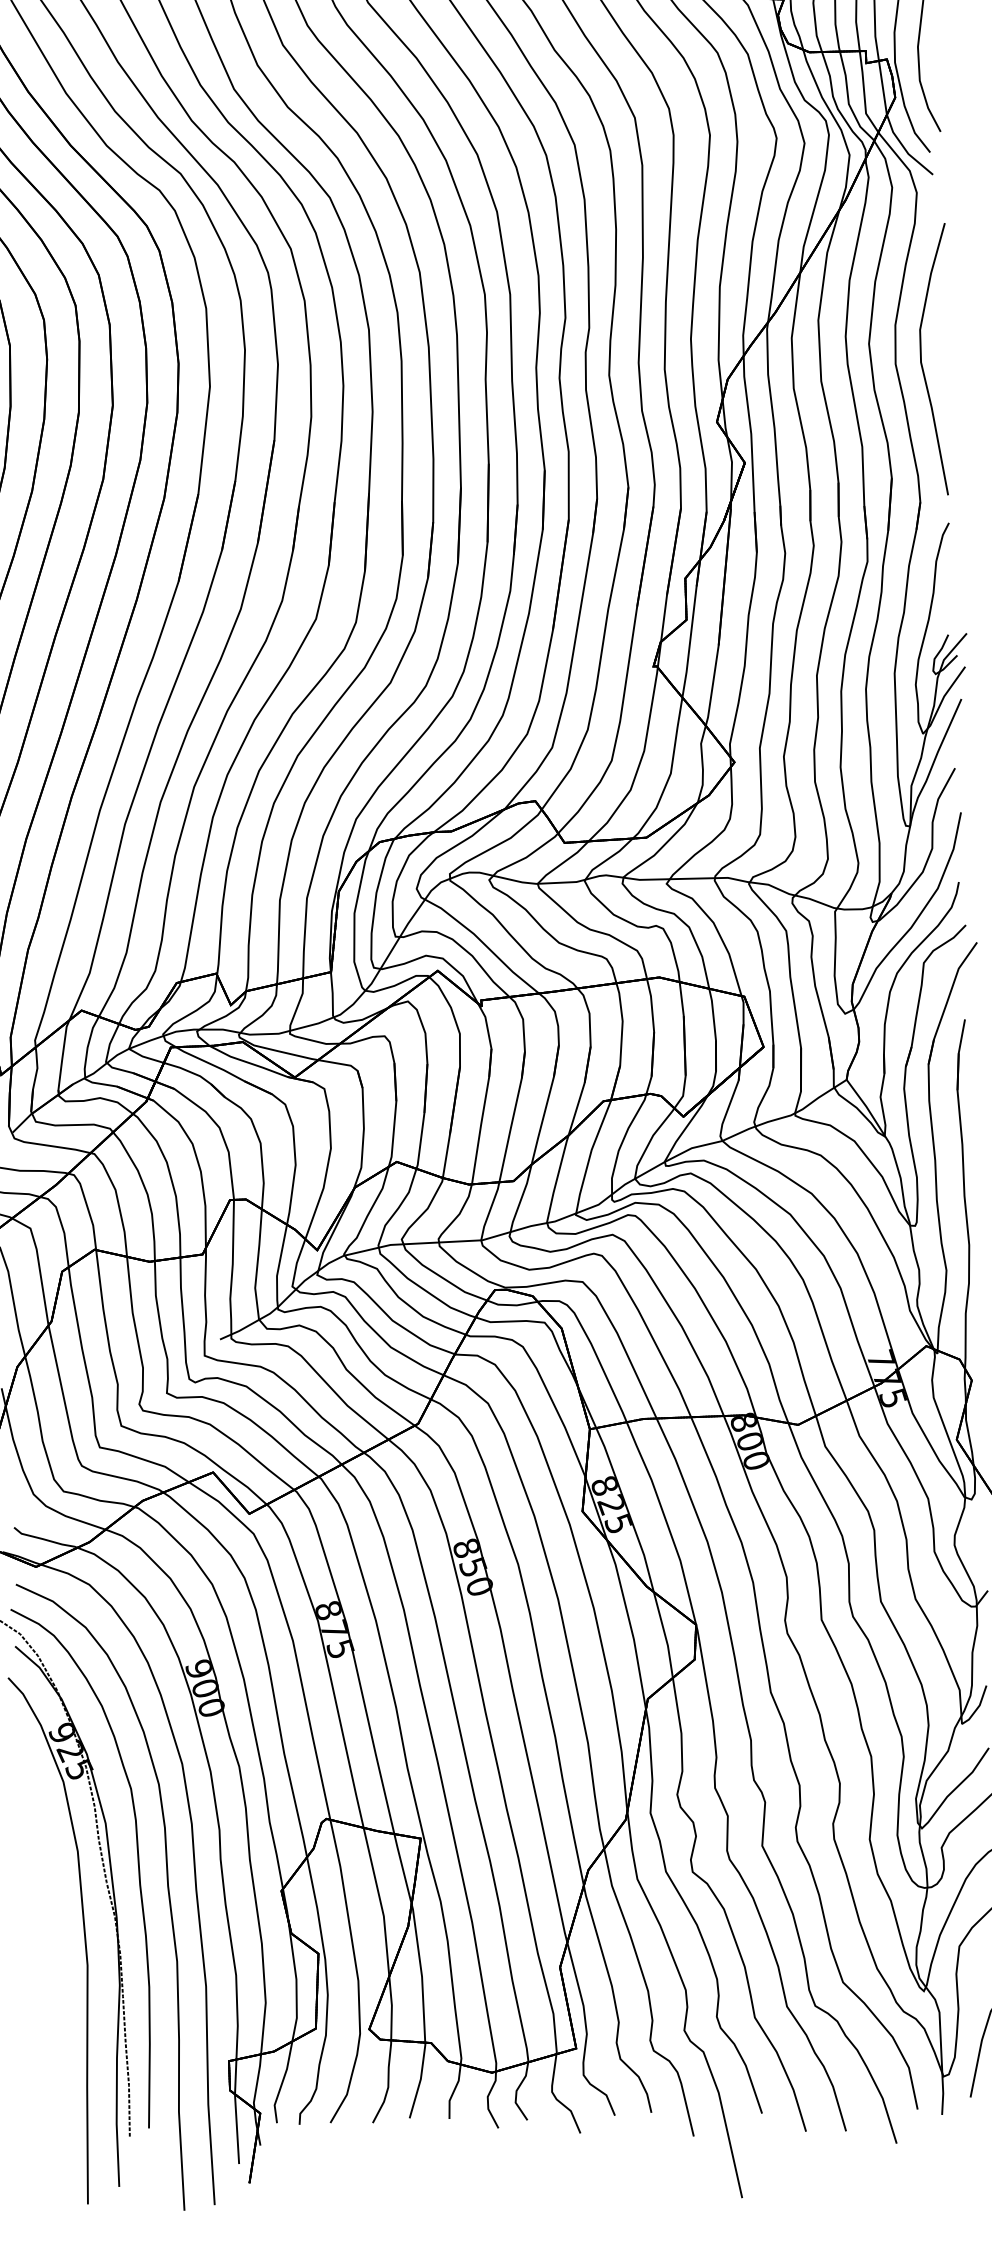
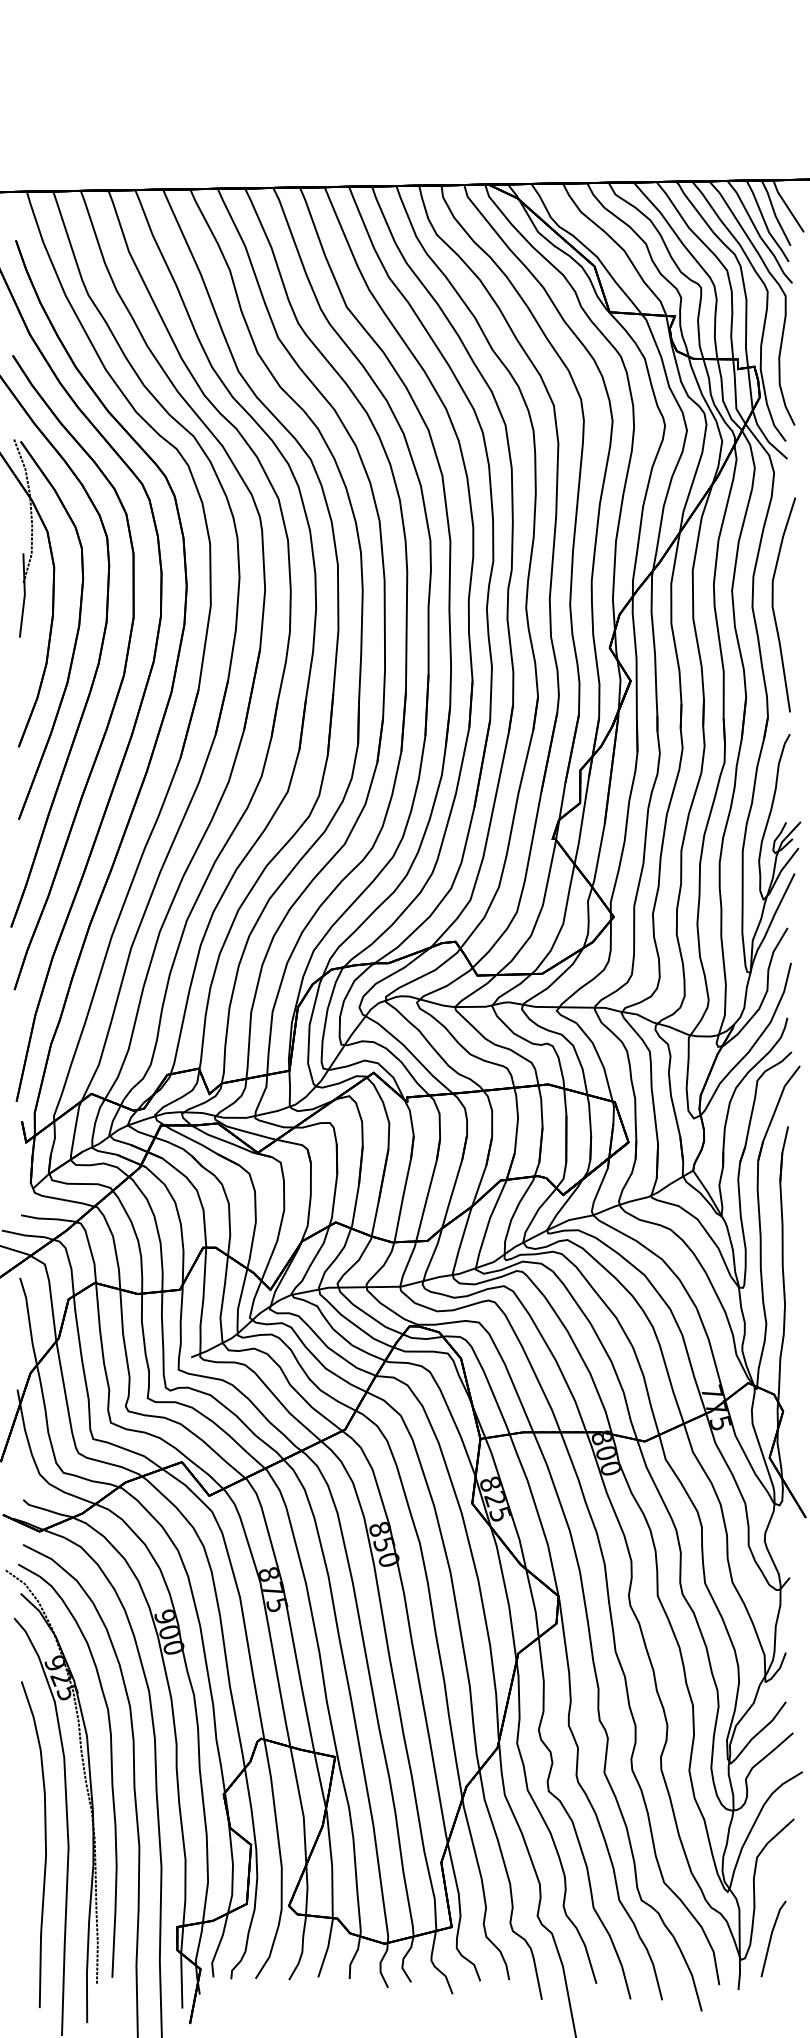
part: (56, 1959) -> (44, 1841), added

